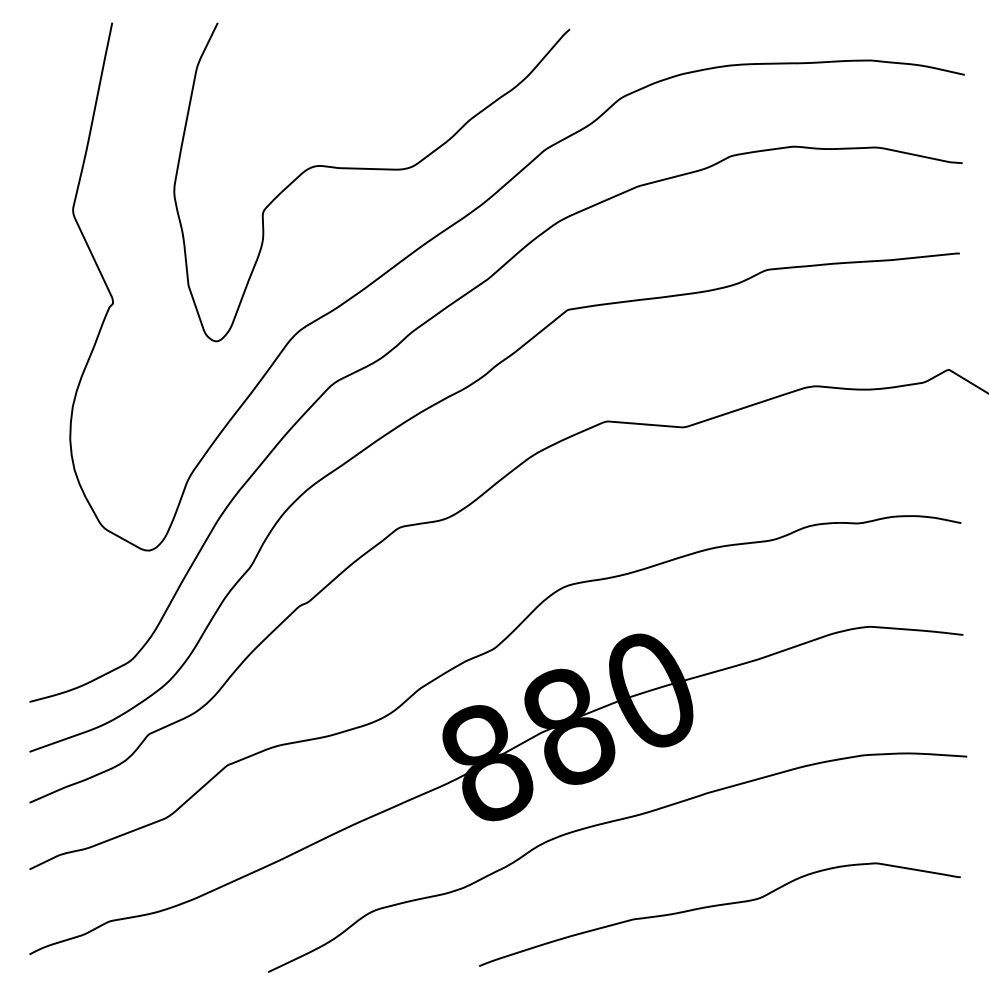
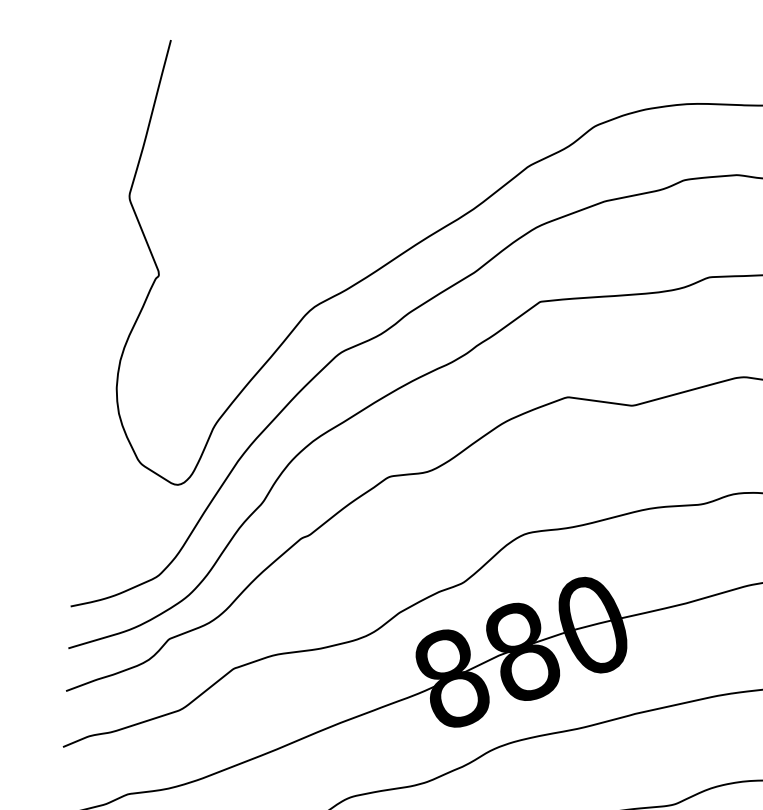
curve: (371, 169) -> (381, 175), removed

